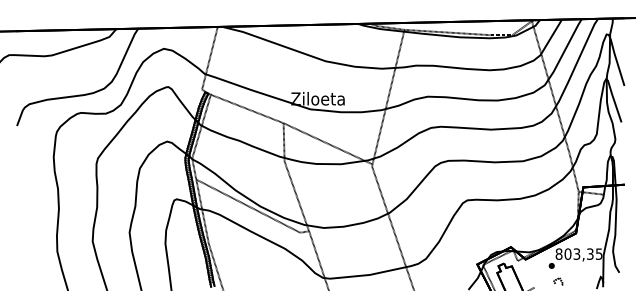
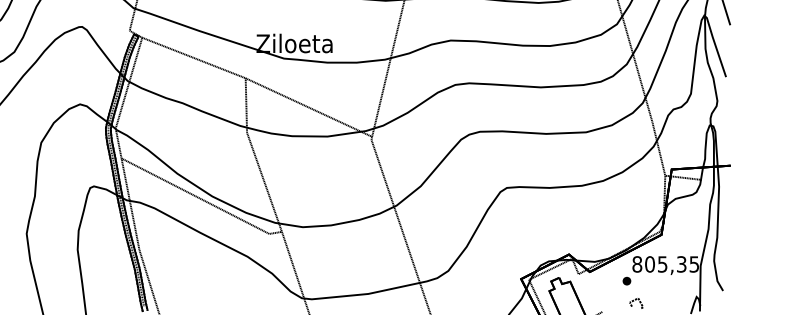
text: (576, 253) -> (662, 263), 803,35 -> 805,35

